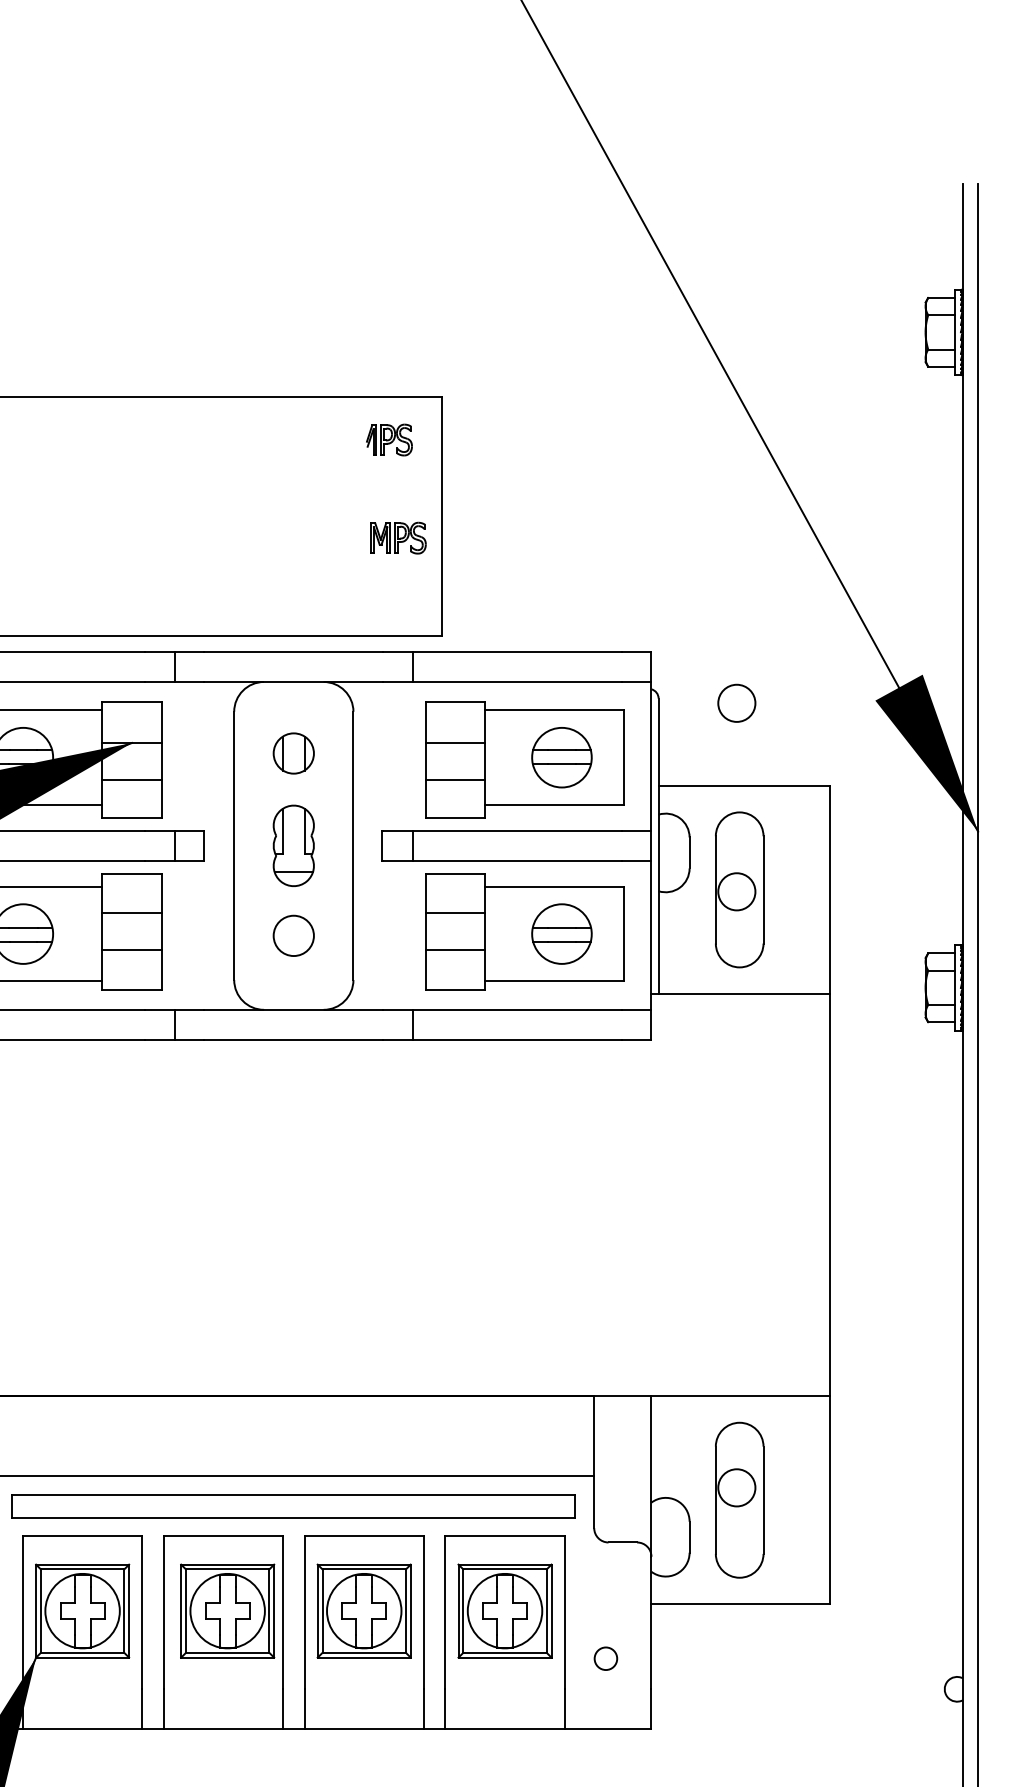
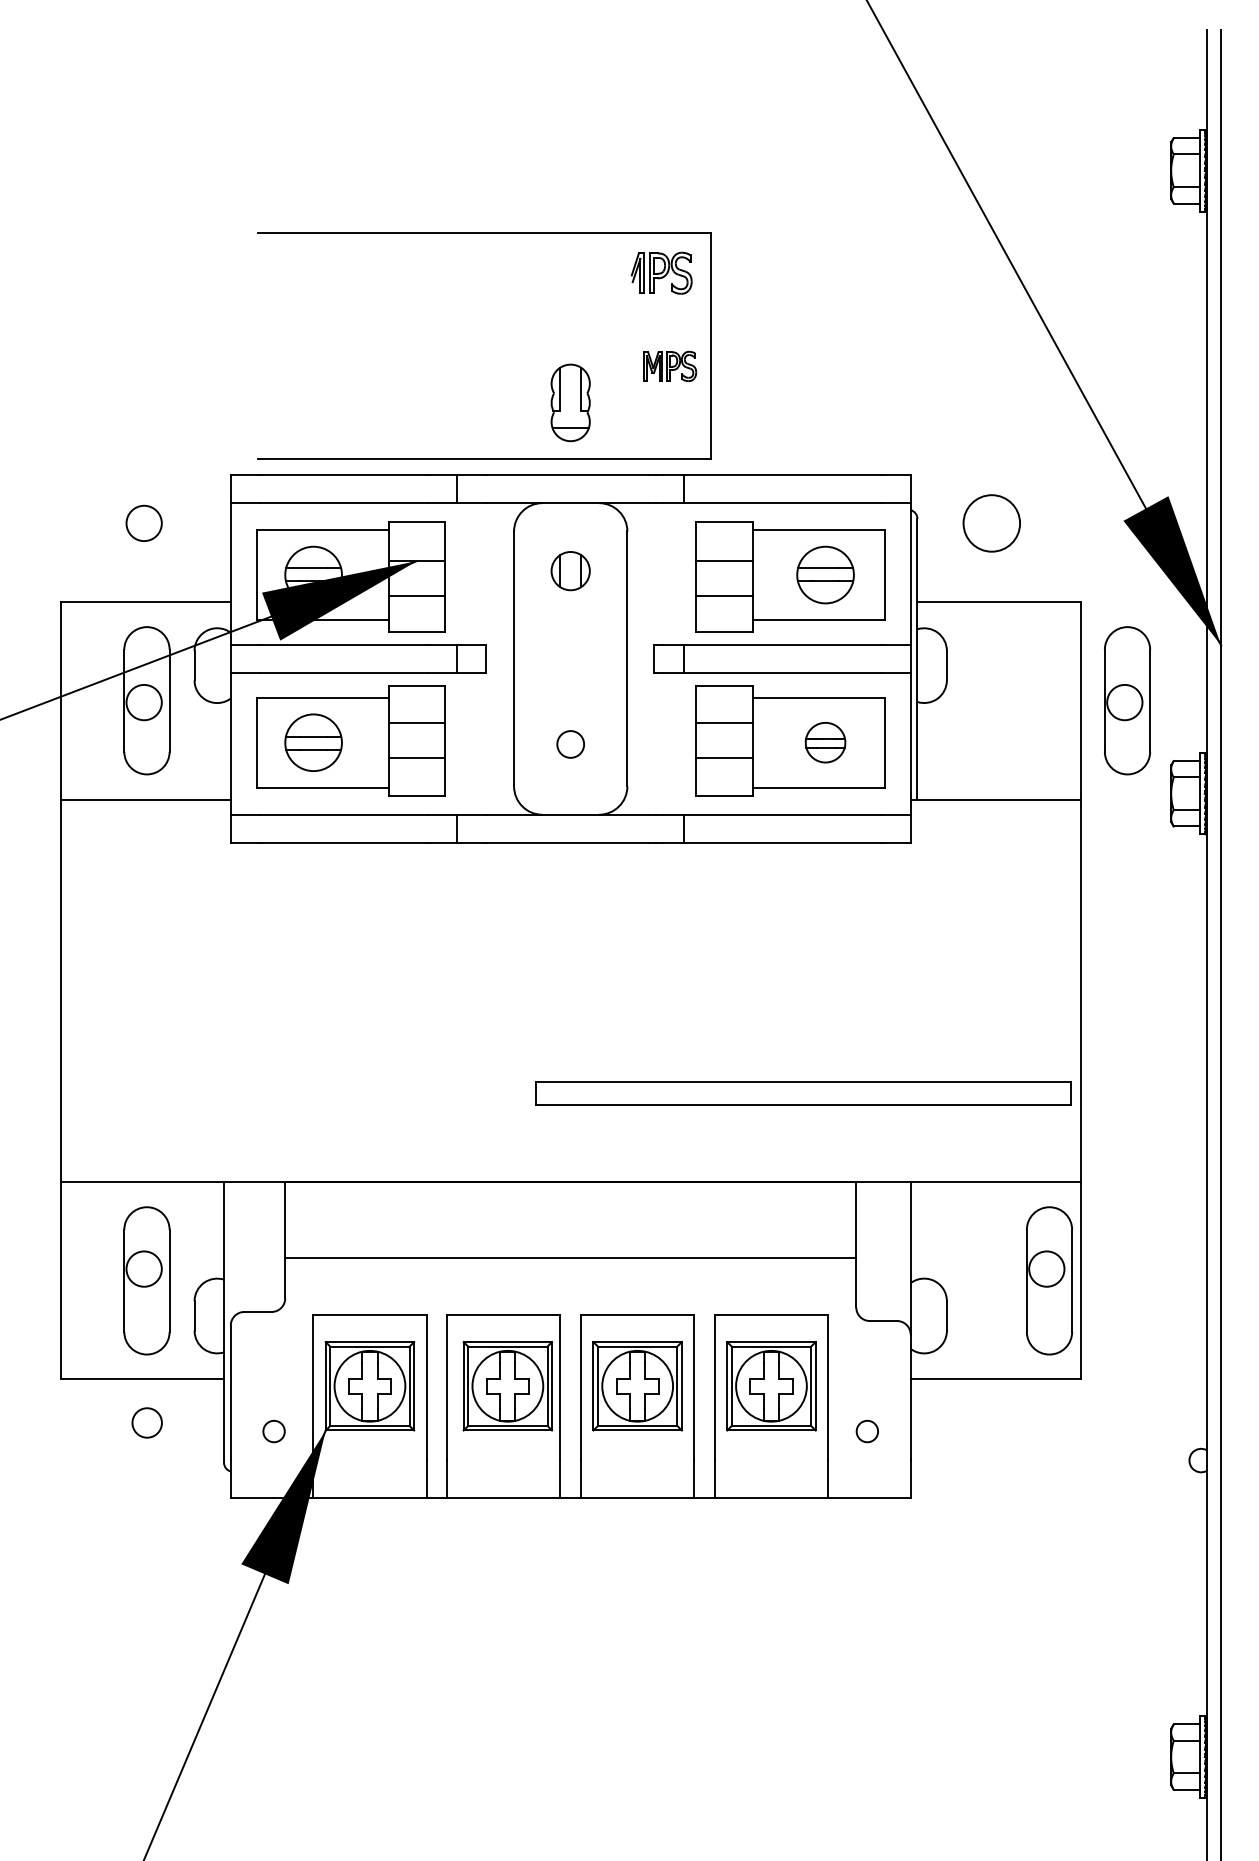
part: (389, 439) -> (661, 272), size x1.4
circle: (736, 703) -> (991, 523), size x1.6
part: (293, 845) -> (570, 402), moved
part: (739, 889) -> (1127, 700), moved
part: (561, 933) -> (825, 742), size x0.7
circle: (293, 935) -> (570, 744), size x0.7
part: (739, 1499) -> (1049, 1280), moved
part: (293, 1506) -> (803, 1093), moved

